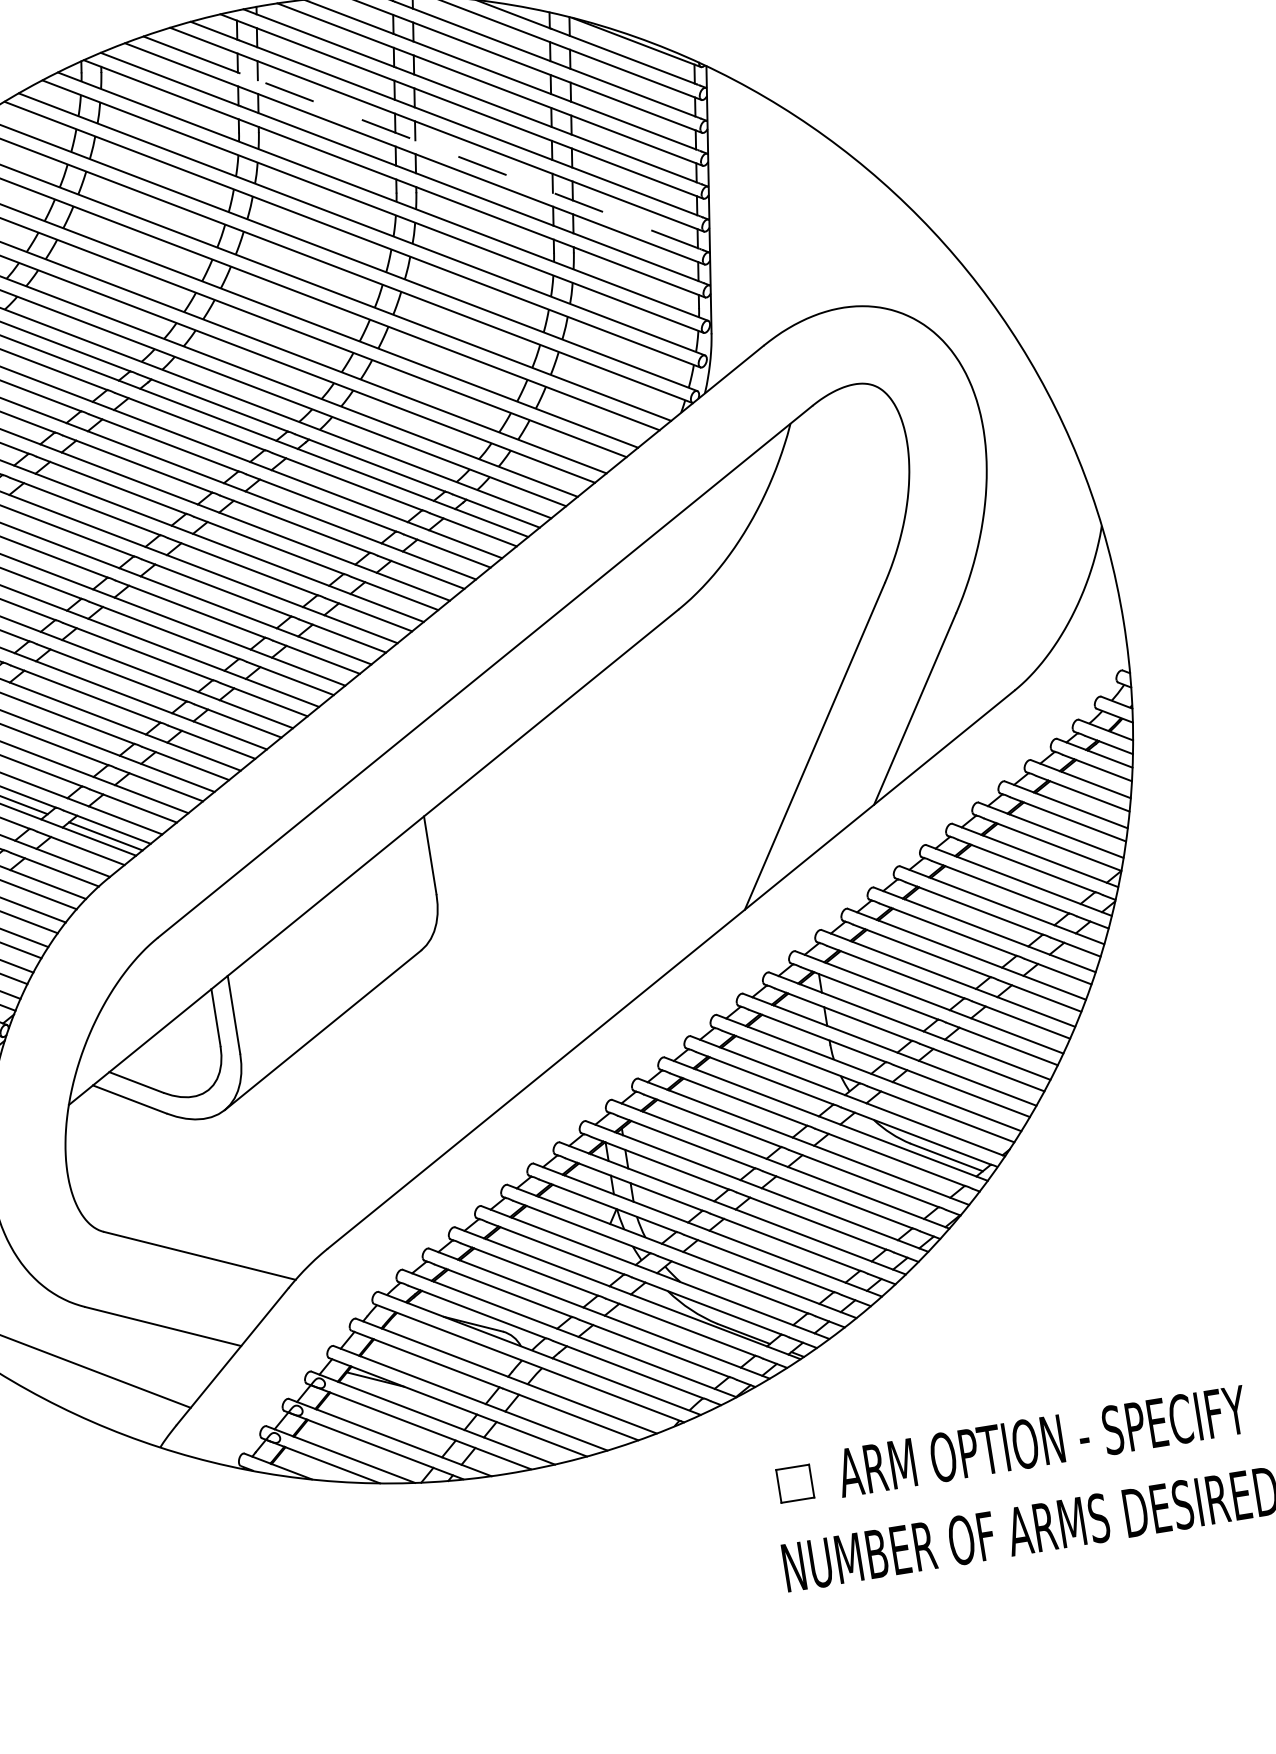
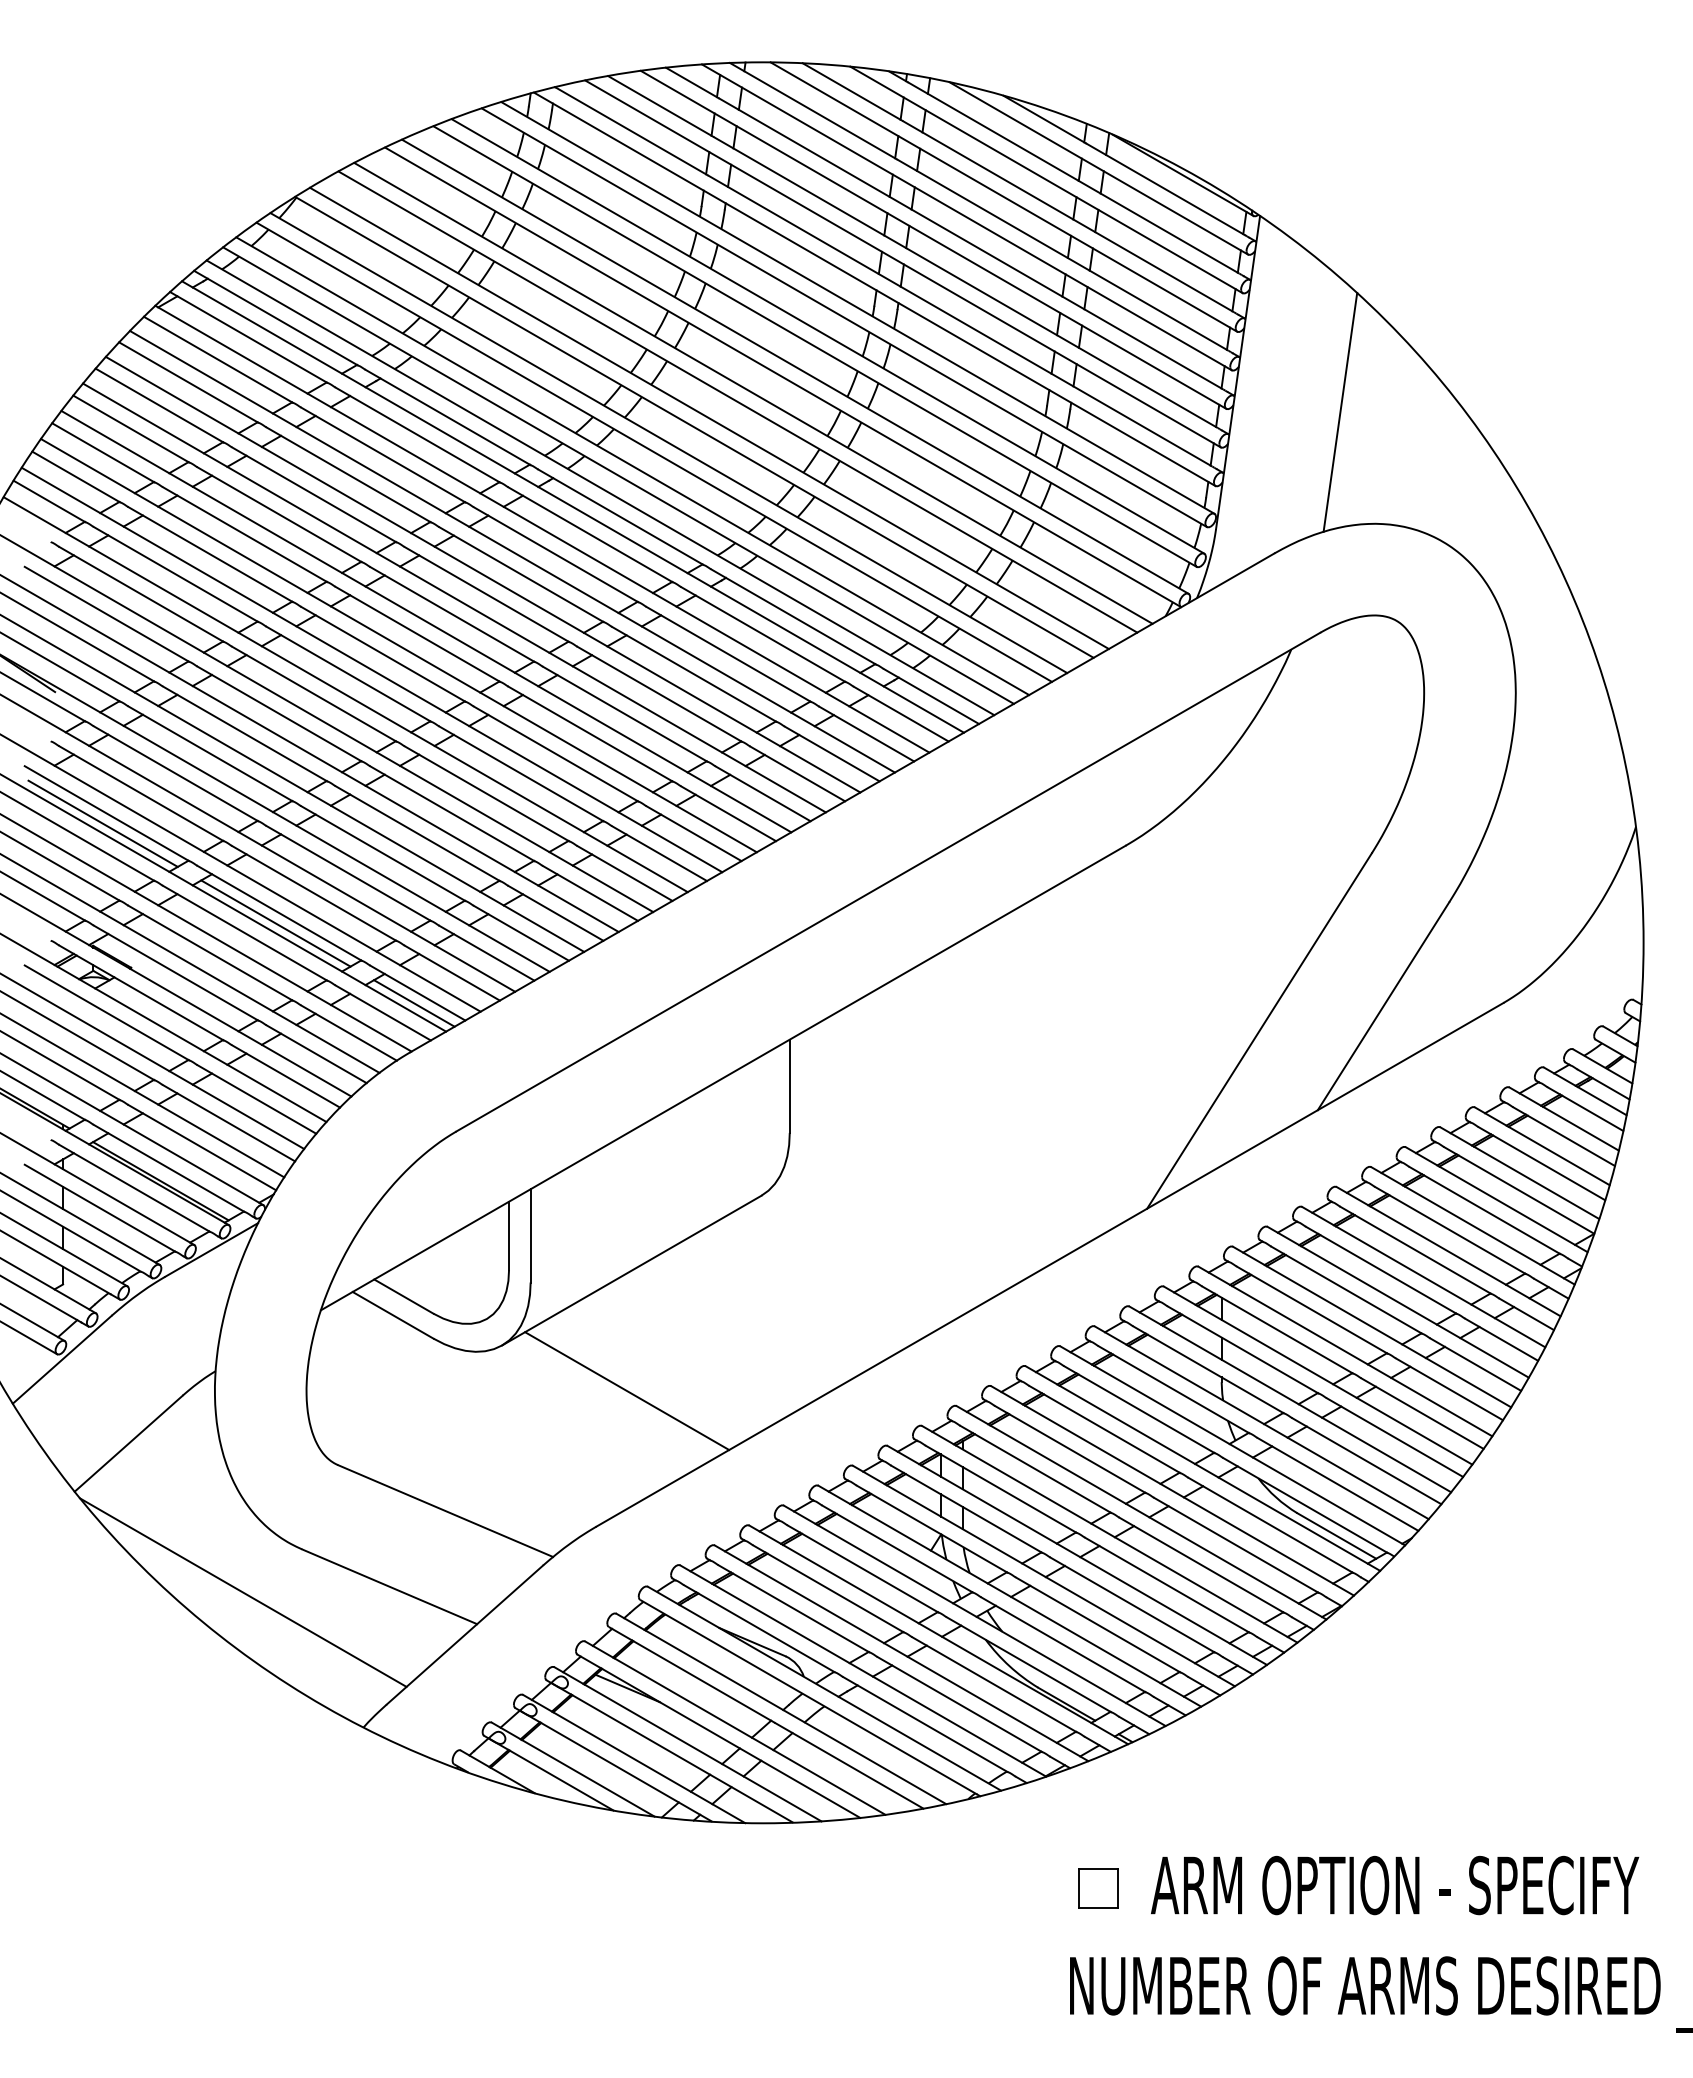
line: (469, 161) -> (965, 282), dashed -> solid
line: (799, 218) -> (1340, 411), added
line: (335, 1131) -> (627, 1391), added

